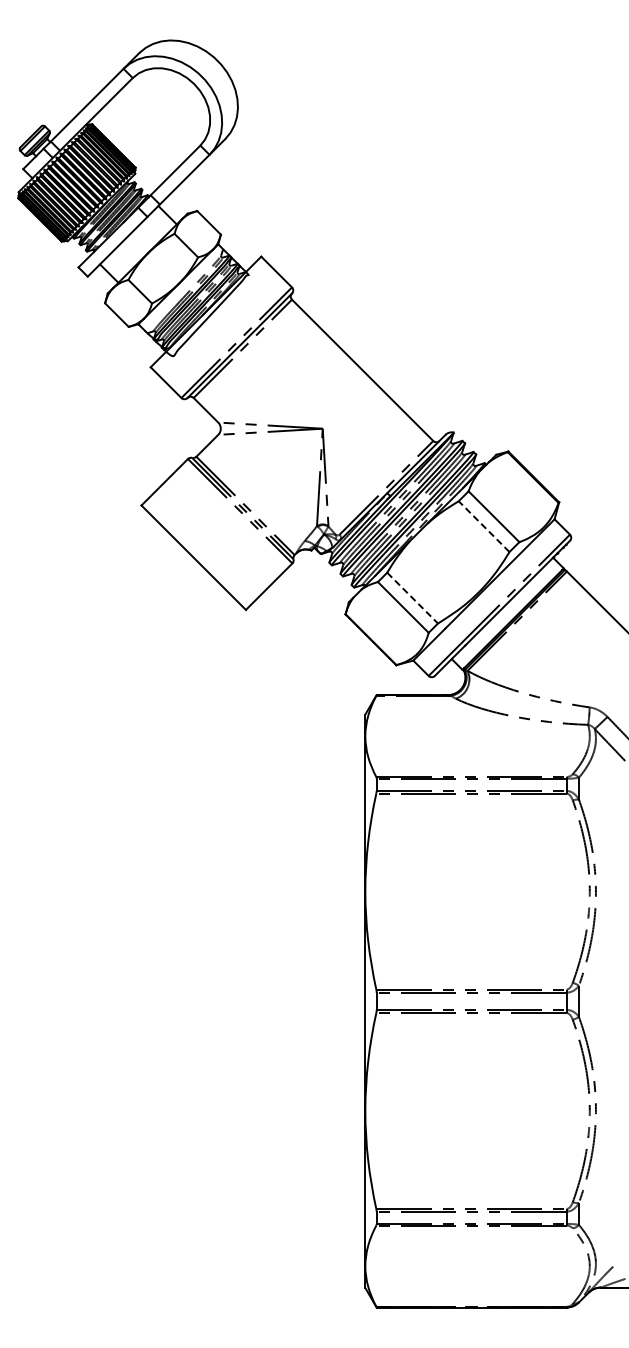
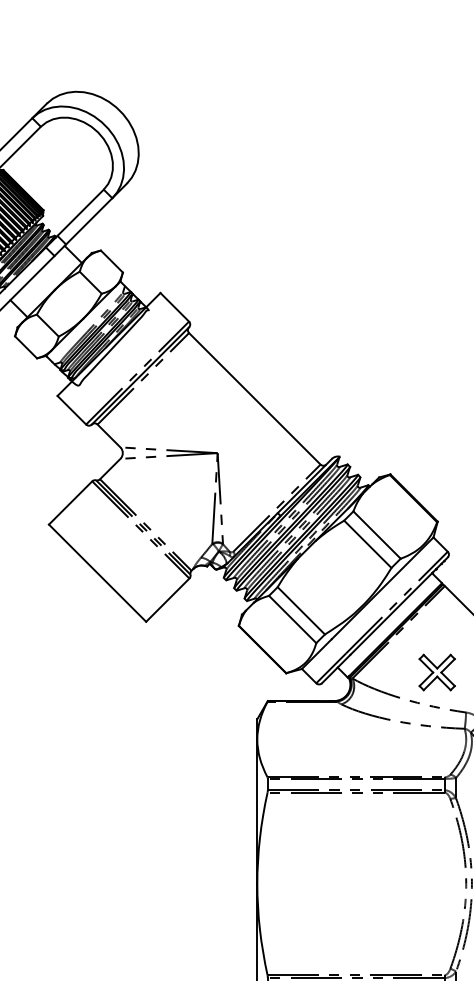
line: (484, 526) -> (368, 544), dashed -> solid
line: (412, 598) -> (301, 611), dashed -> solid
part: (558, 664) -> (437, 672), added

